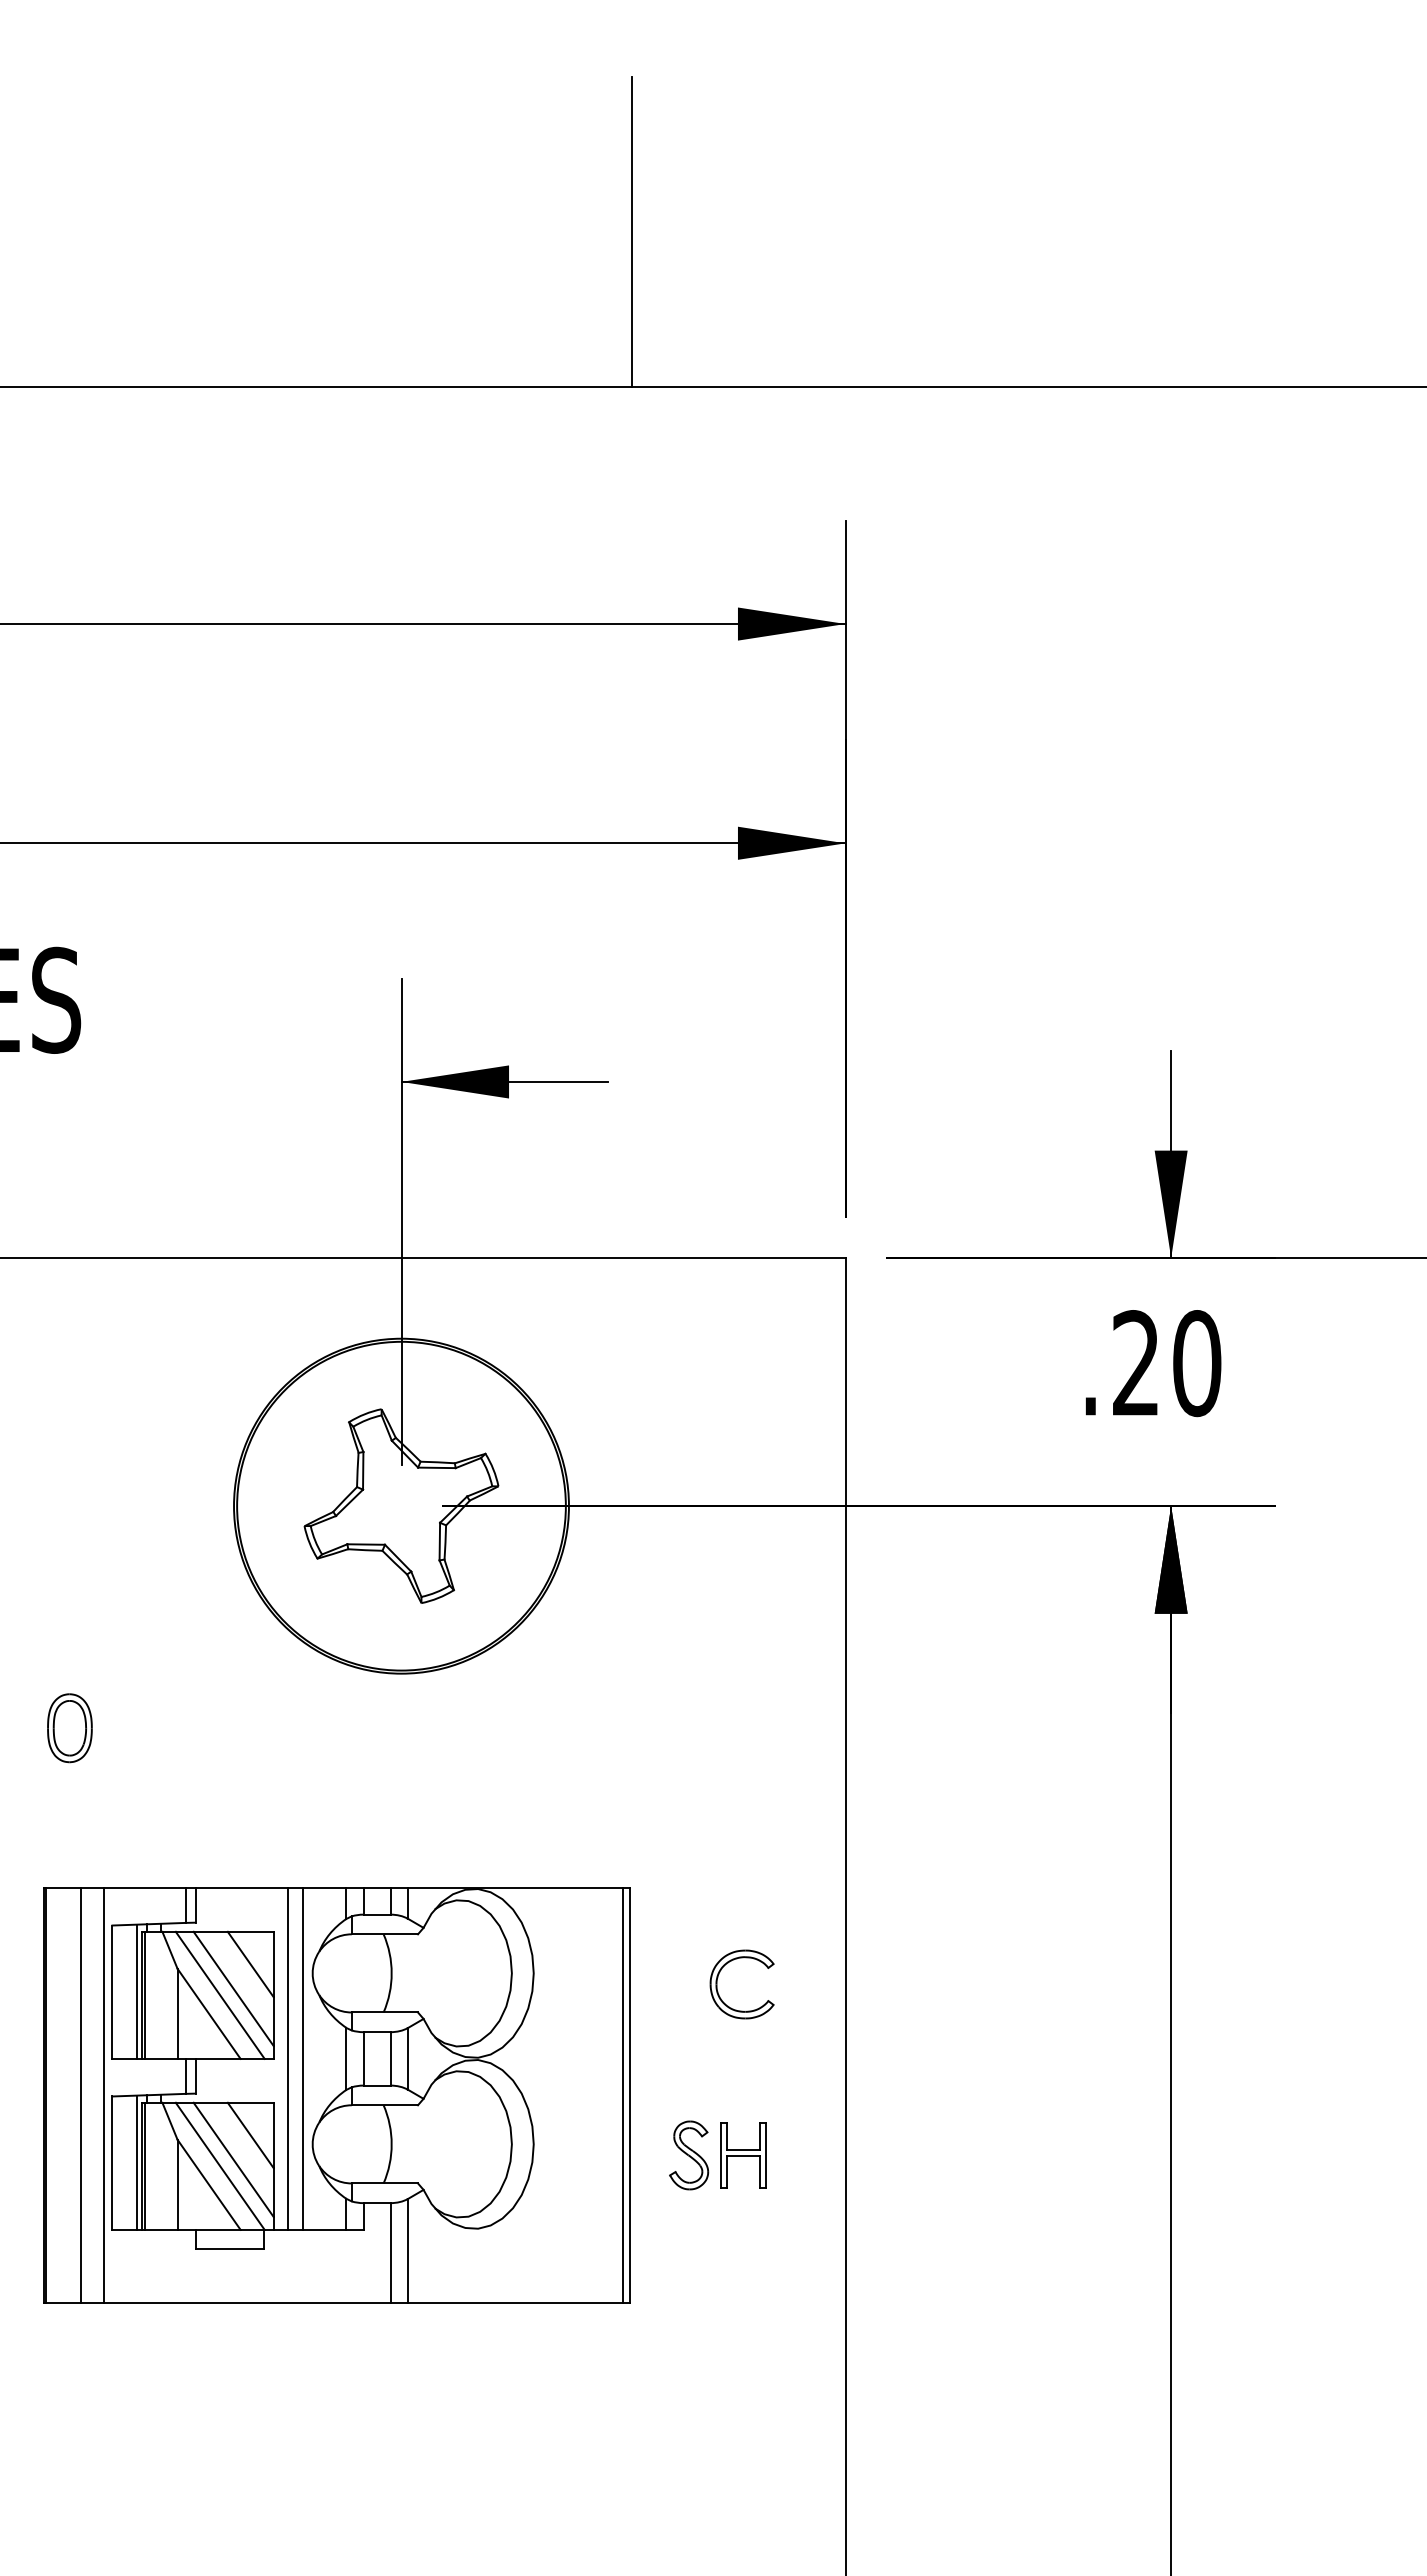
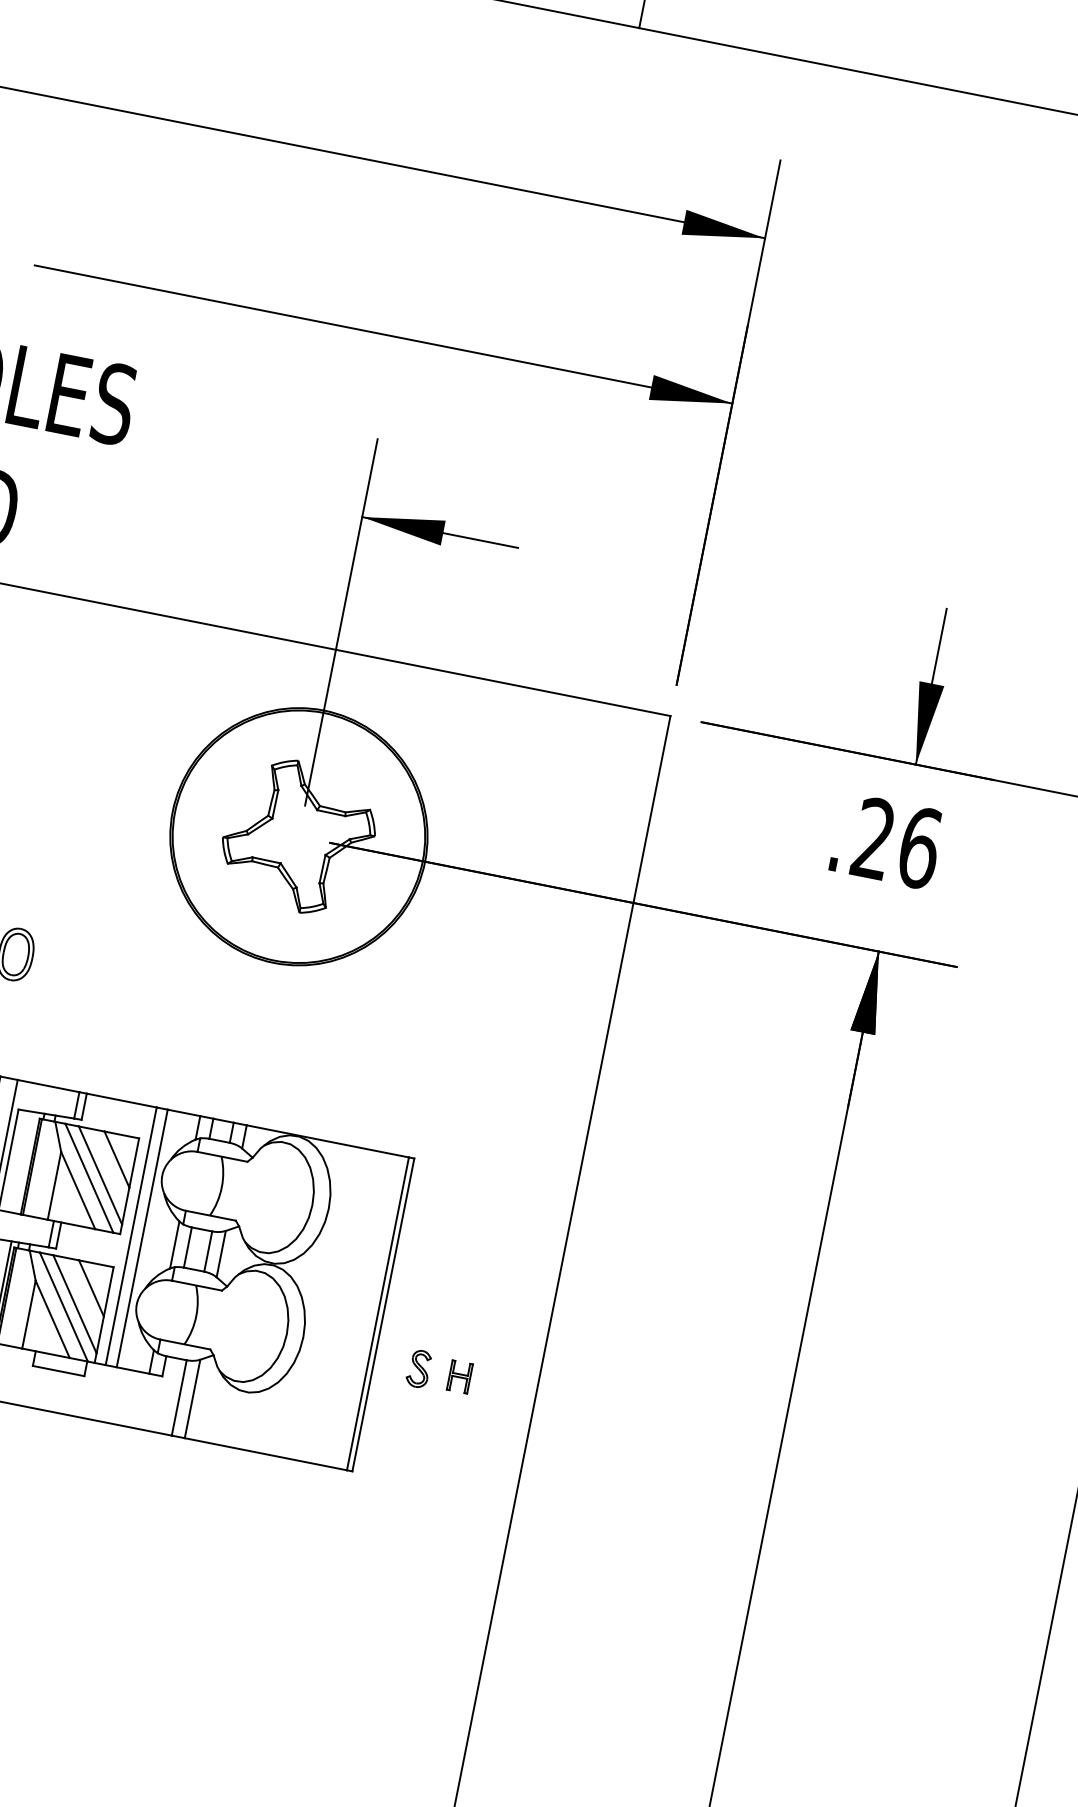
text: (1197, 1363) -> (919, 847), .20 -> .26
part: (717, 1984) -> (465, 1244), removed
line: (136, 1991) -> (26, 1162), removed
part: (689, 2155) -> (419, 1368), size x0.7
part: (743, 2155) -> (459, 1377), size x0.6

